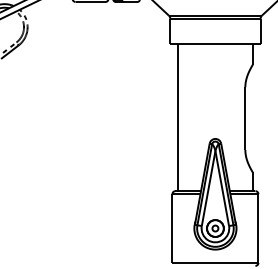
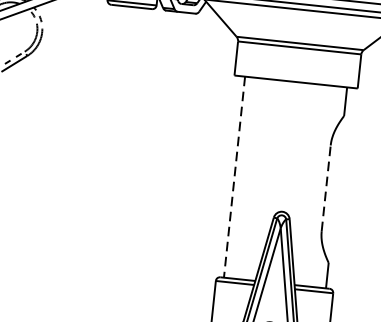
line: (178, 117) -> (235, 177), solid -> dashed
line: (245, 118) -> (326, 188), solid -> dashed

